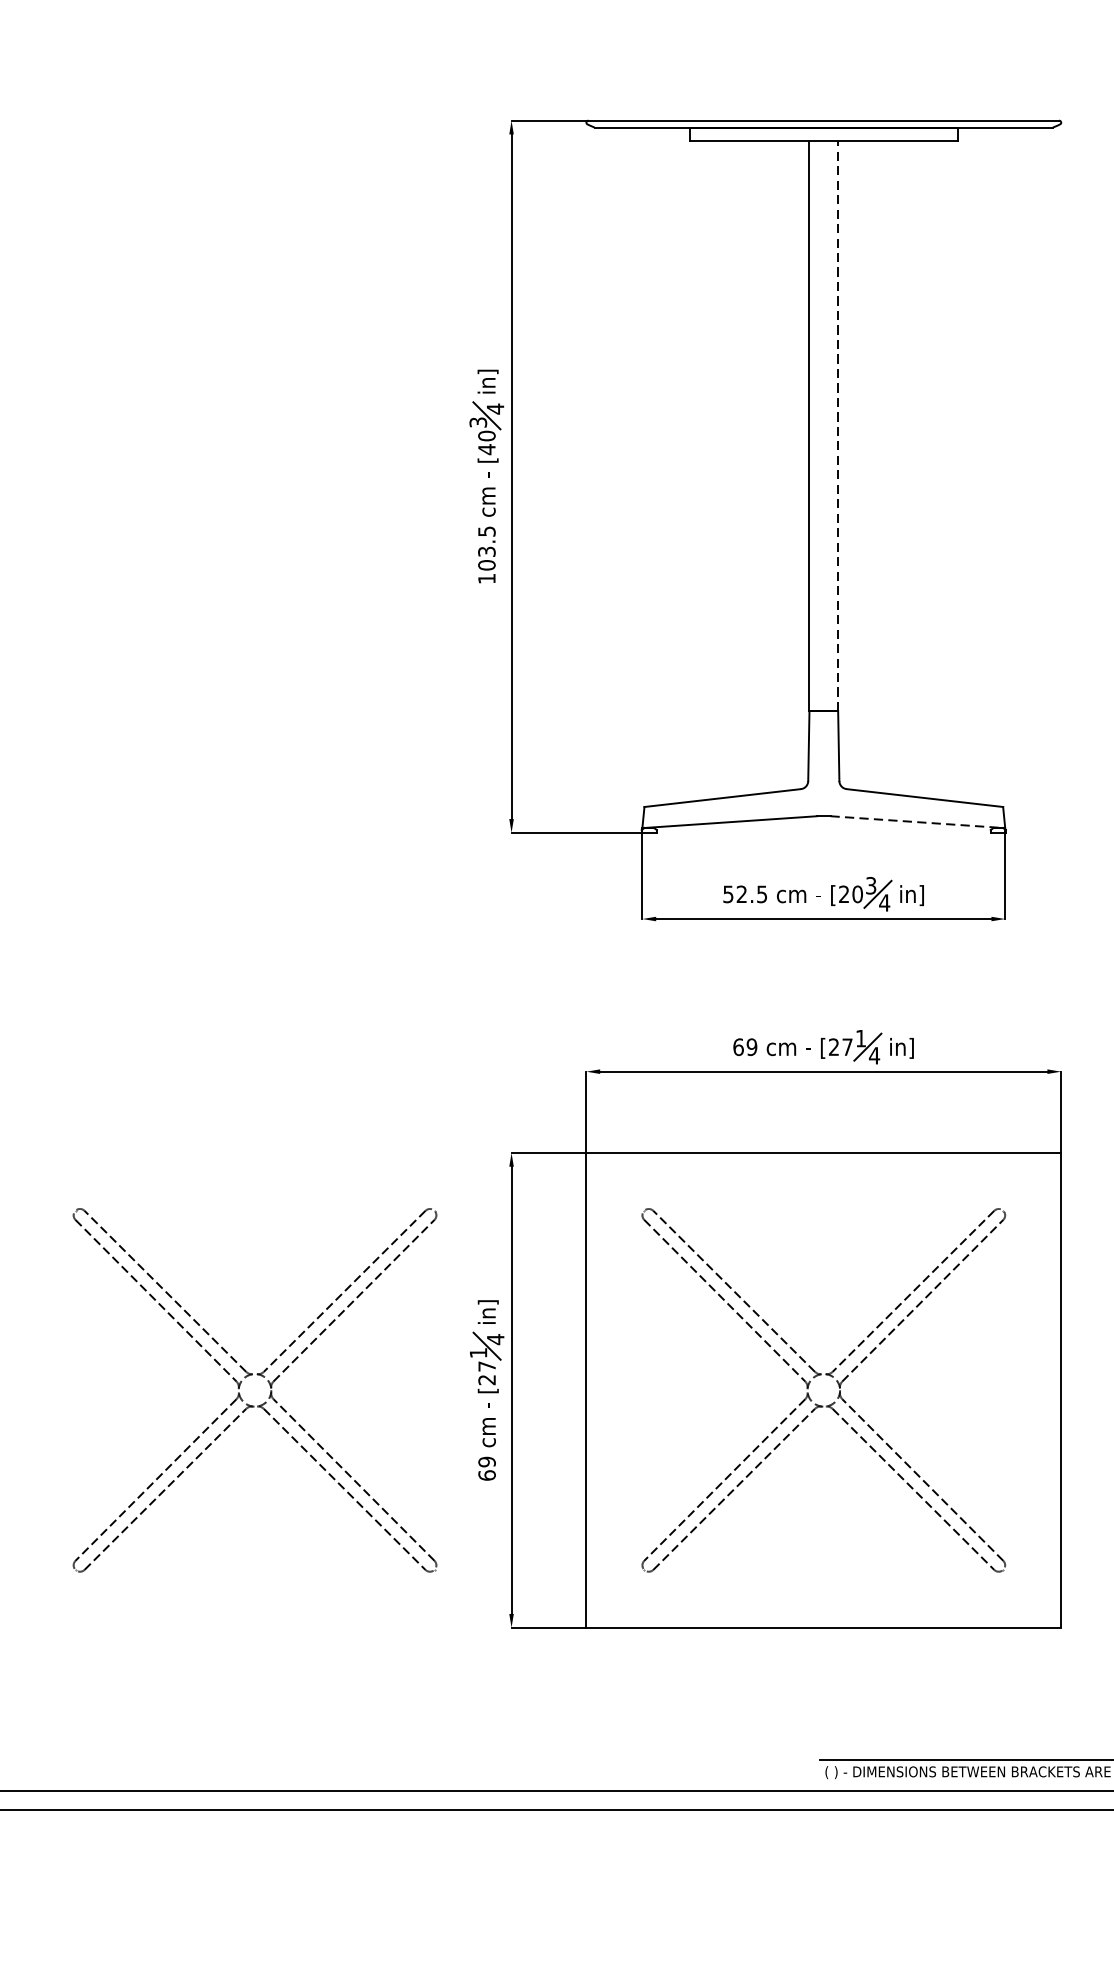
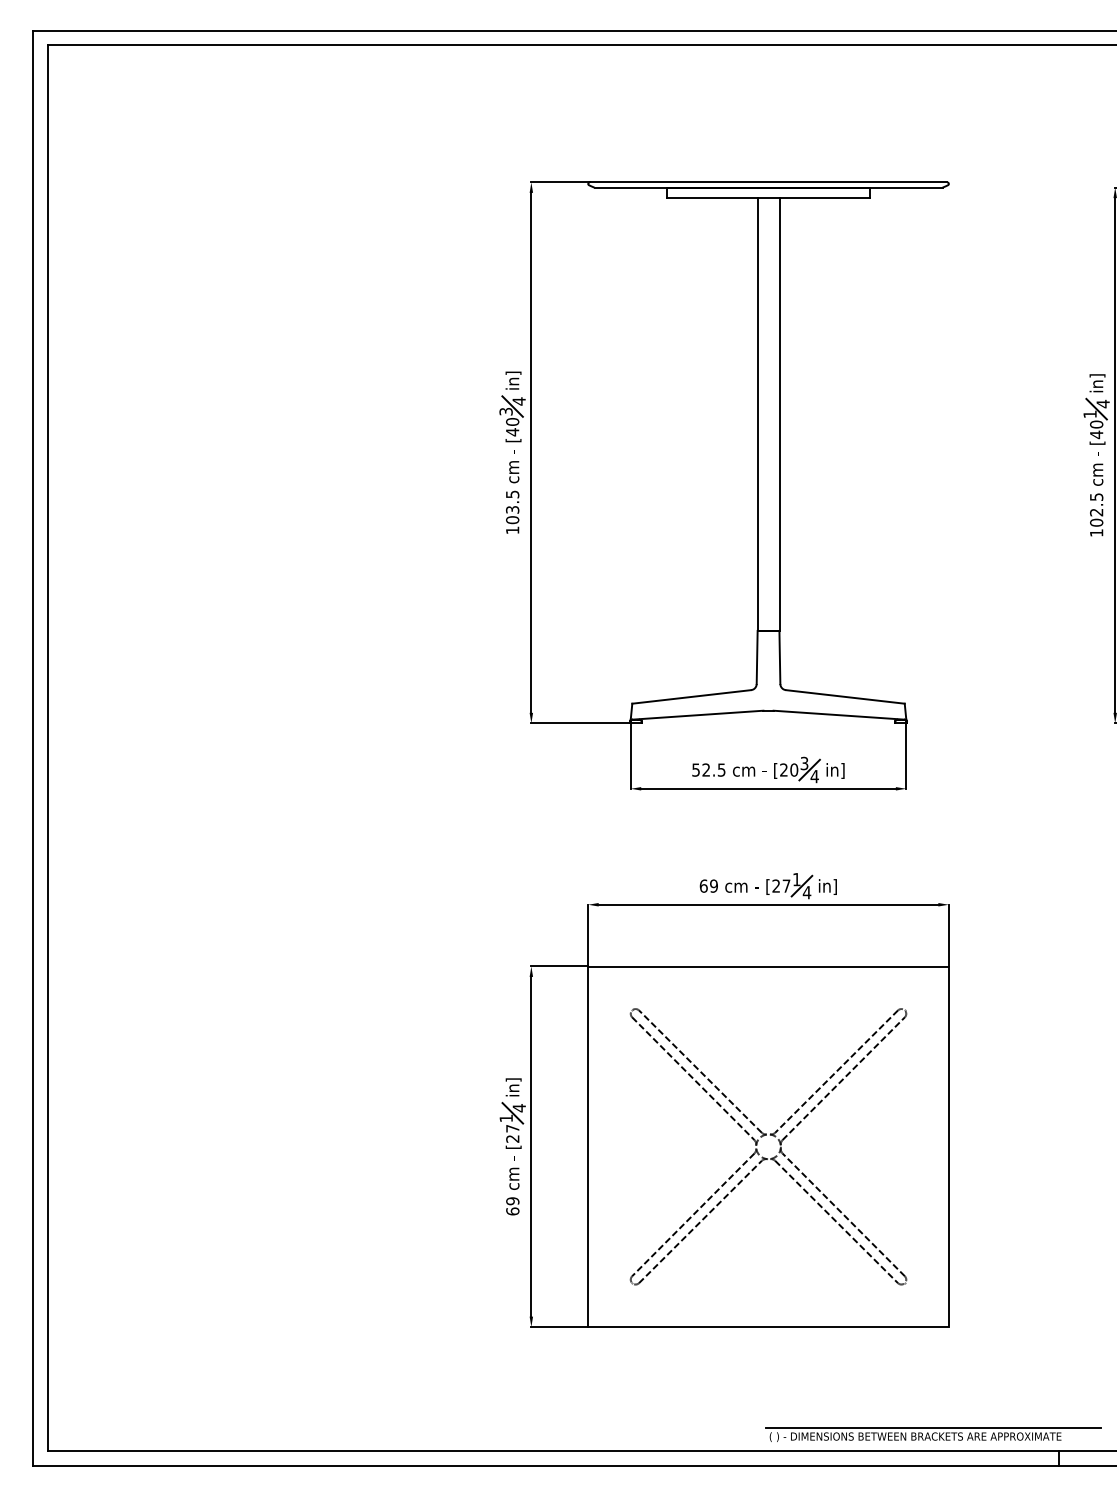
line: (838, 426) -> (779, 414), dashed -> solid
line: (918, 822) -> (840, 715), dashed -> solid
part: (249, 1376) -> (332, 1136), removed

